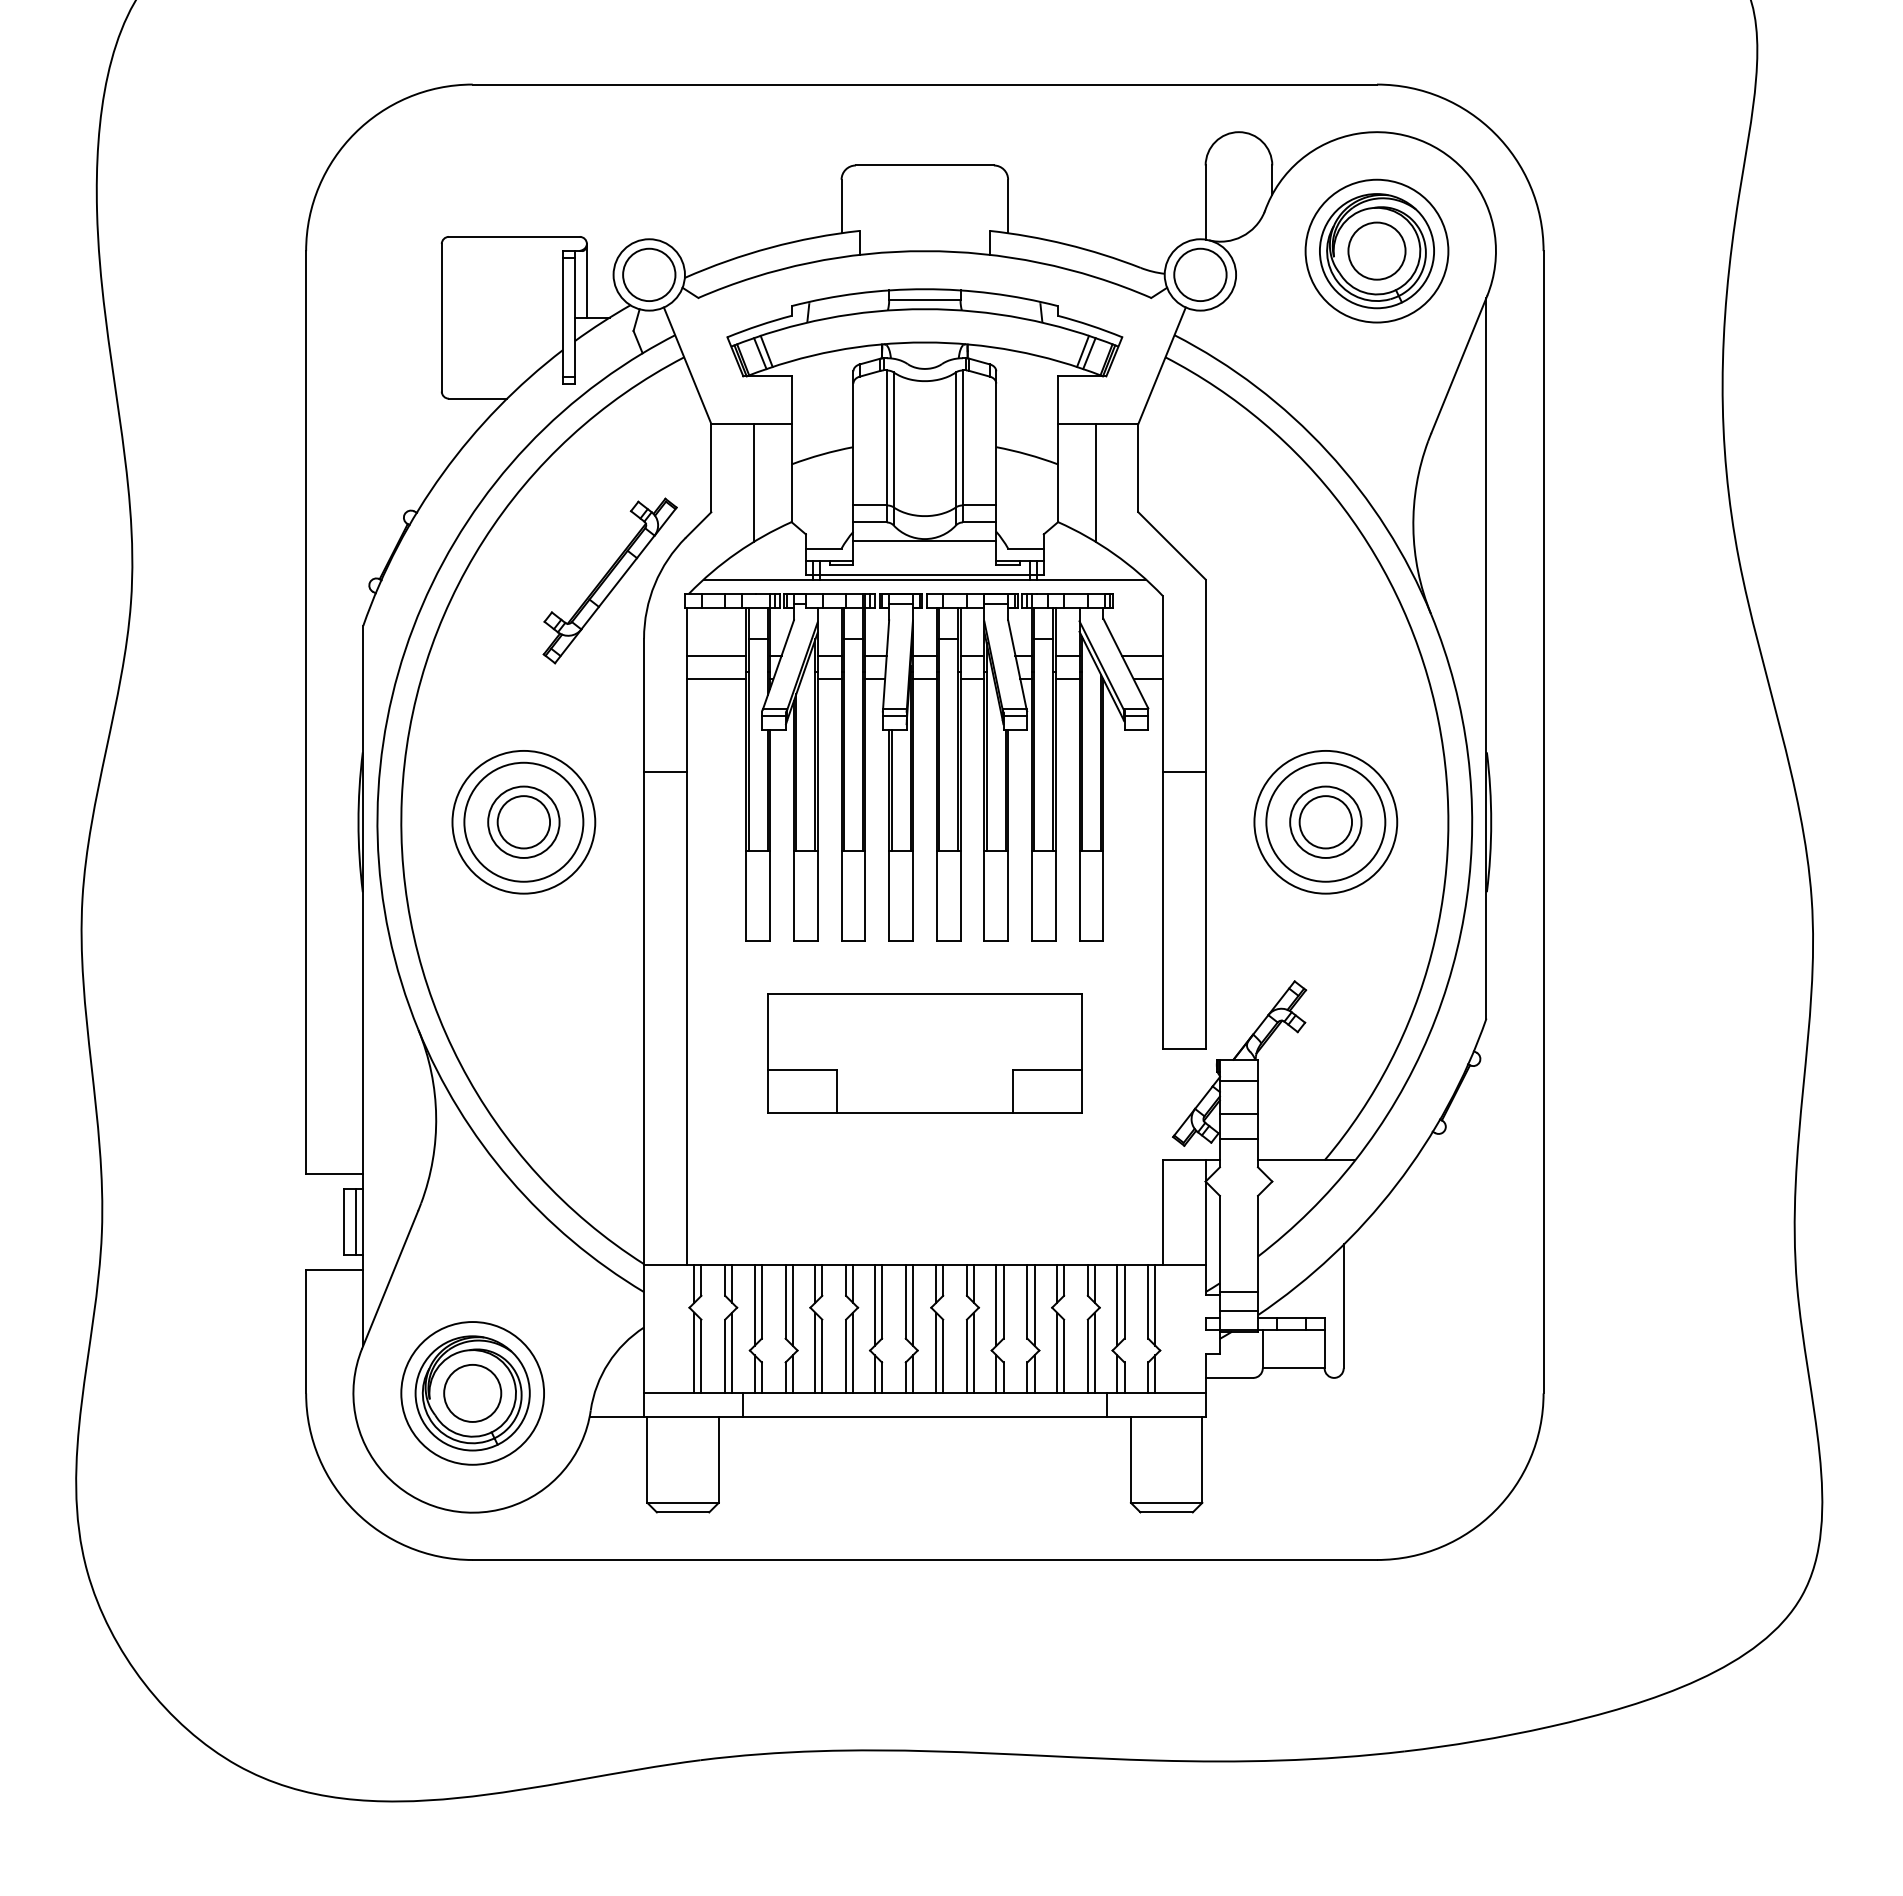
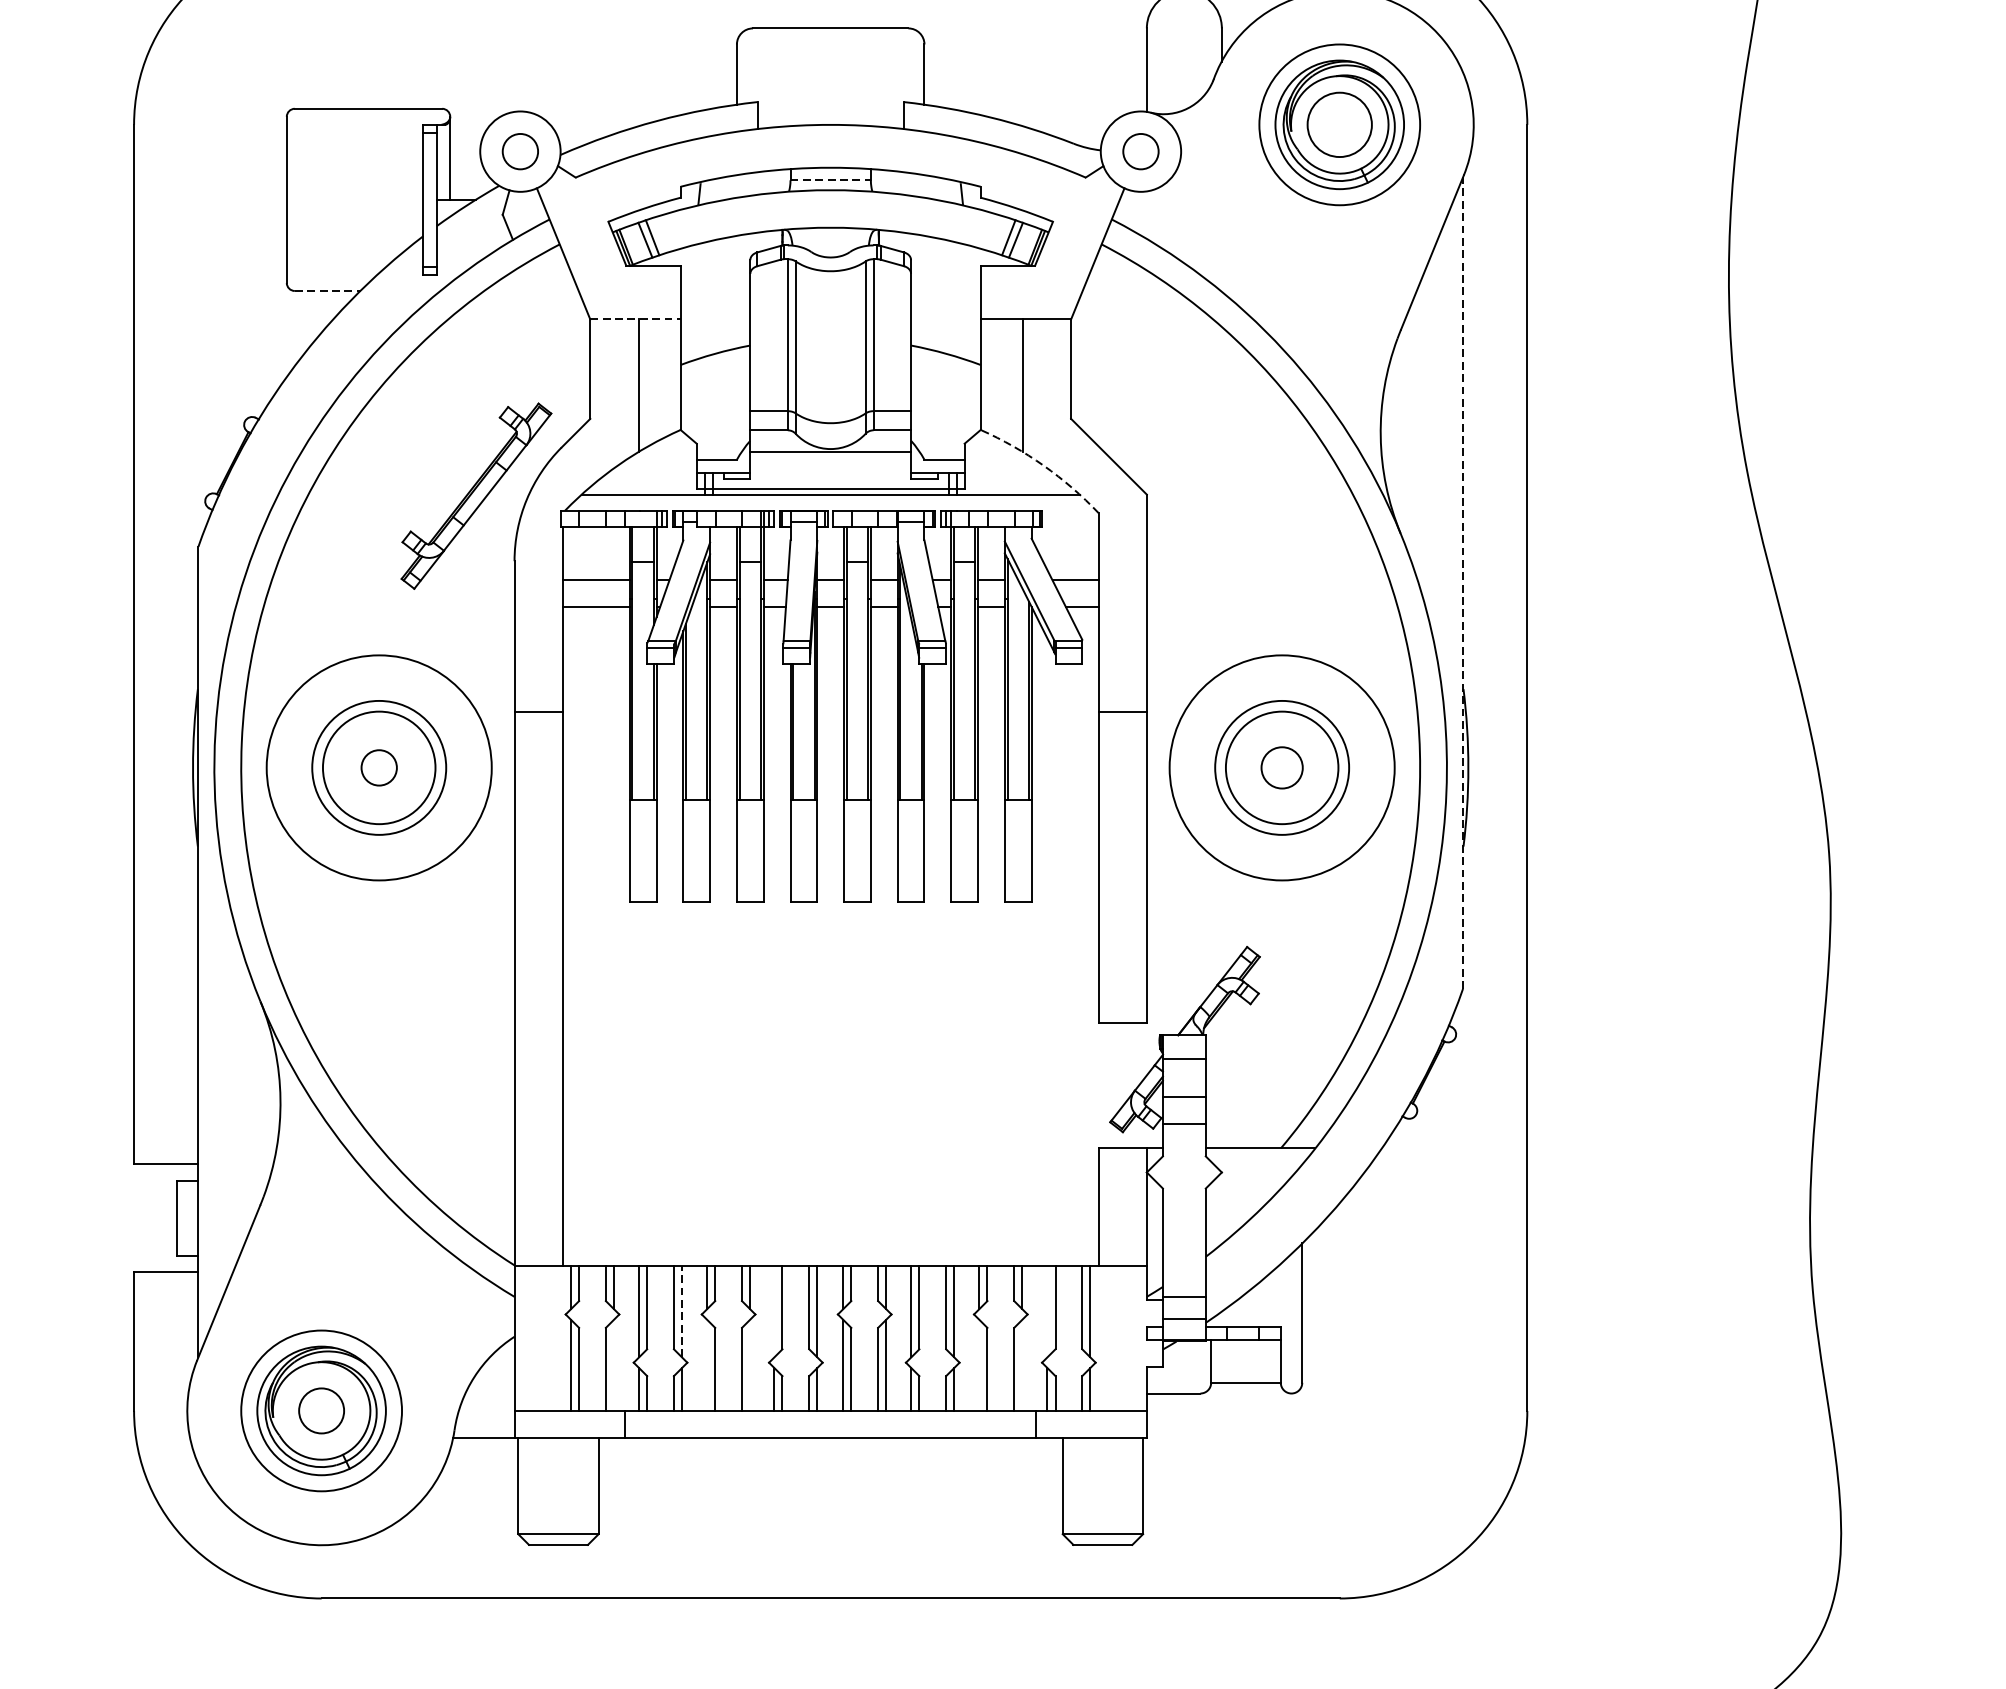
circle: (649, 274) -> (520, 151), size x0.6
circle: (1200, 274) -> (1141, 151), size x0.6
line: (924, 300) -> (830, 180), solid -> dashed
line: (478, 398) -> (328, 290), solid -> dashed
line: (751, 423) -> (635, 318), solid -> dashed
arc: (1114, 553) -> (1044, 465), solid -> dashed
line: (1486, 657) -> (1463, 582), solid -> dashed
circle: (523, 821) -> (378, 767), size x1.4
circle: (523, 821) -> (378, 767), size x1.4
circle: (1325, 821) -> (1281, 767), size x1.4
circle: (1325, 821) -> (1281, 767), size x1.4
circle: (523, 822) -> (378, 768), size x0.6
circle: (1325, 822) -> (1281, 768), size x0.7
part: (924, 1053) -> (830, 1028), removed
line: (356, 1221) -> (190, 1217), removed
line: (792, 1304) -> (681, 1310), solid -> dashed
line: (874, 1304) -> (774, 1310), removed
line: (1117, 1304) -> (1047, 1310), removed
line: (732, 1352) -> (614, 1364), removed
line: (815, 1352) -> (707, 1364), removed
line: (853, 1352) -> (750, 1364), removed
line: (1056, 1352) -> (978, 1364), removed
line: (1095, 1352) -> (1022, 1364), removed
circle: (472, 1392) -> (321, 1409), size x0.7

